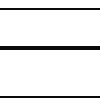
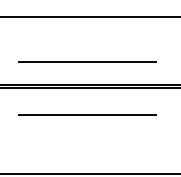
line: (48, 34) -> (87, 62), added
line: (48, 63) -> (87, 114), added

